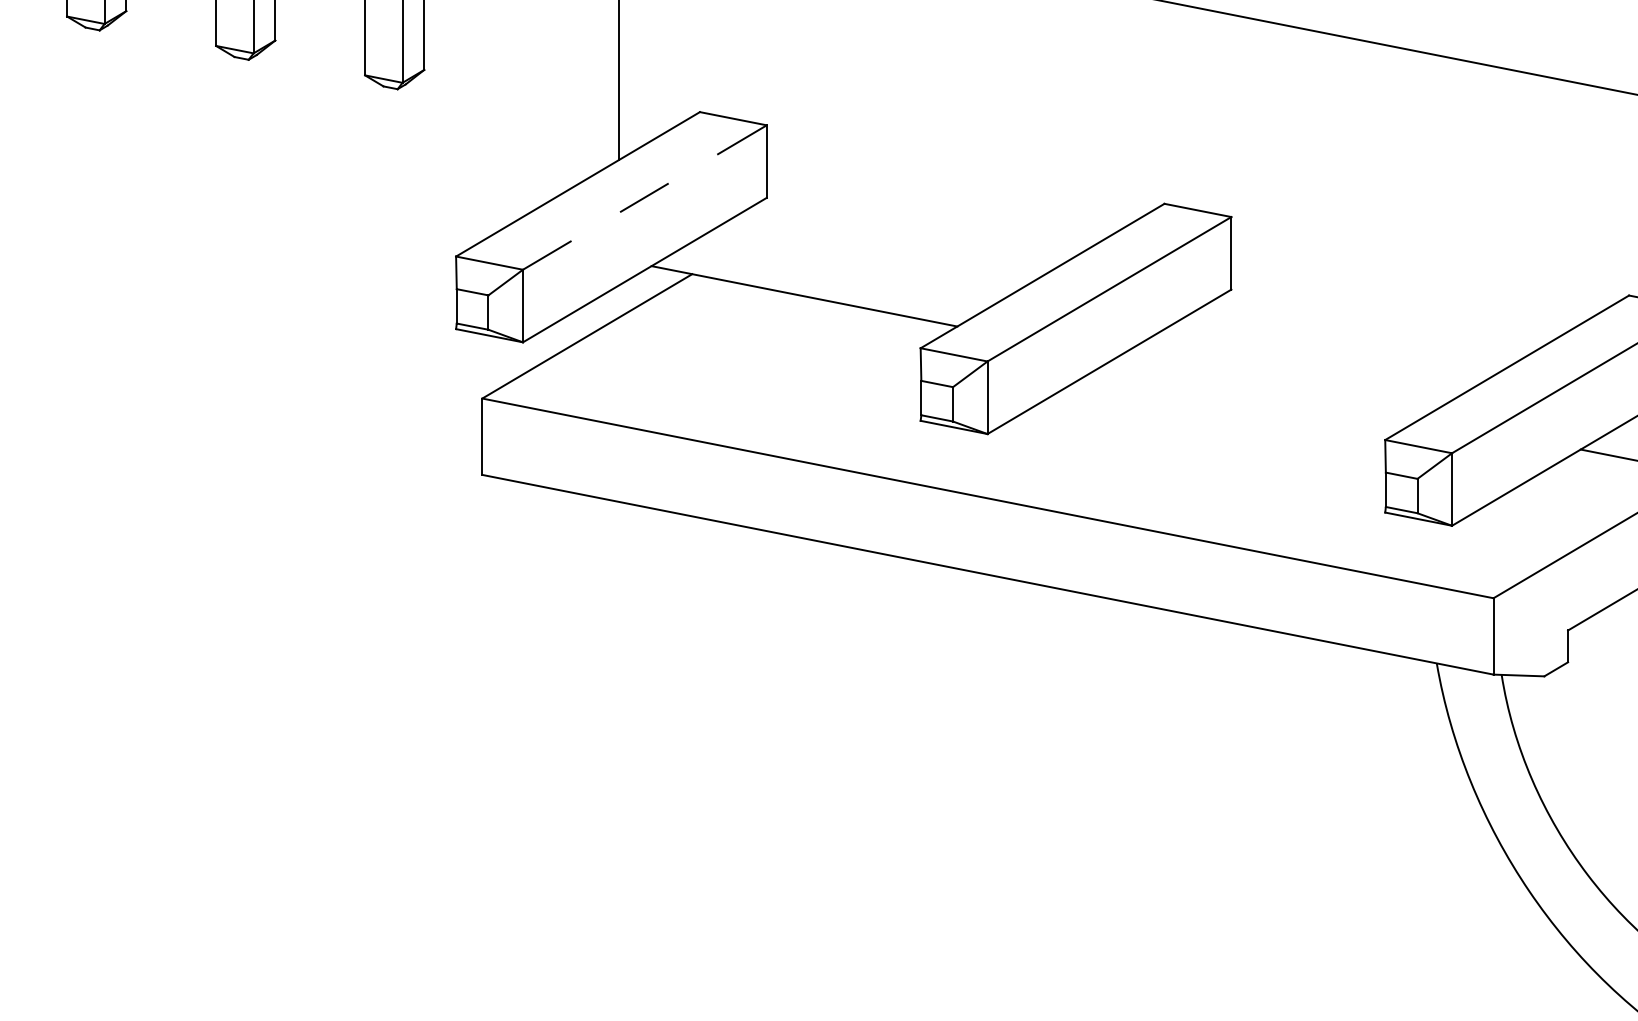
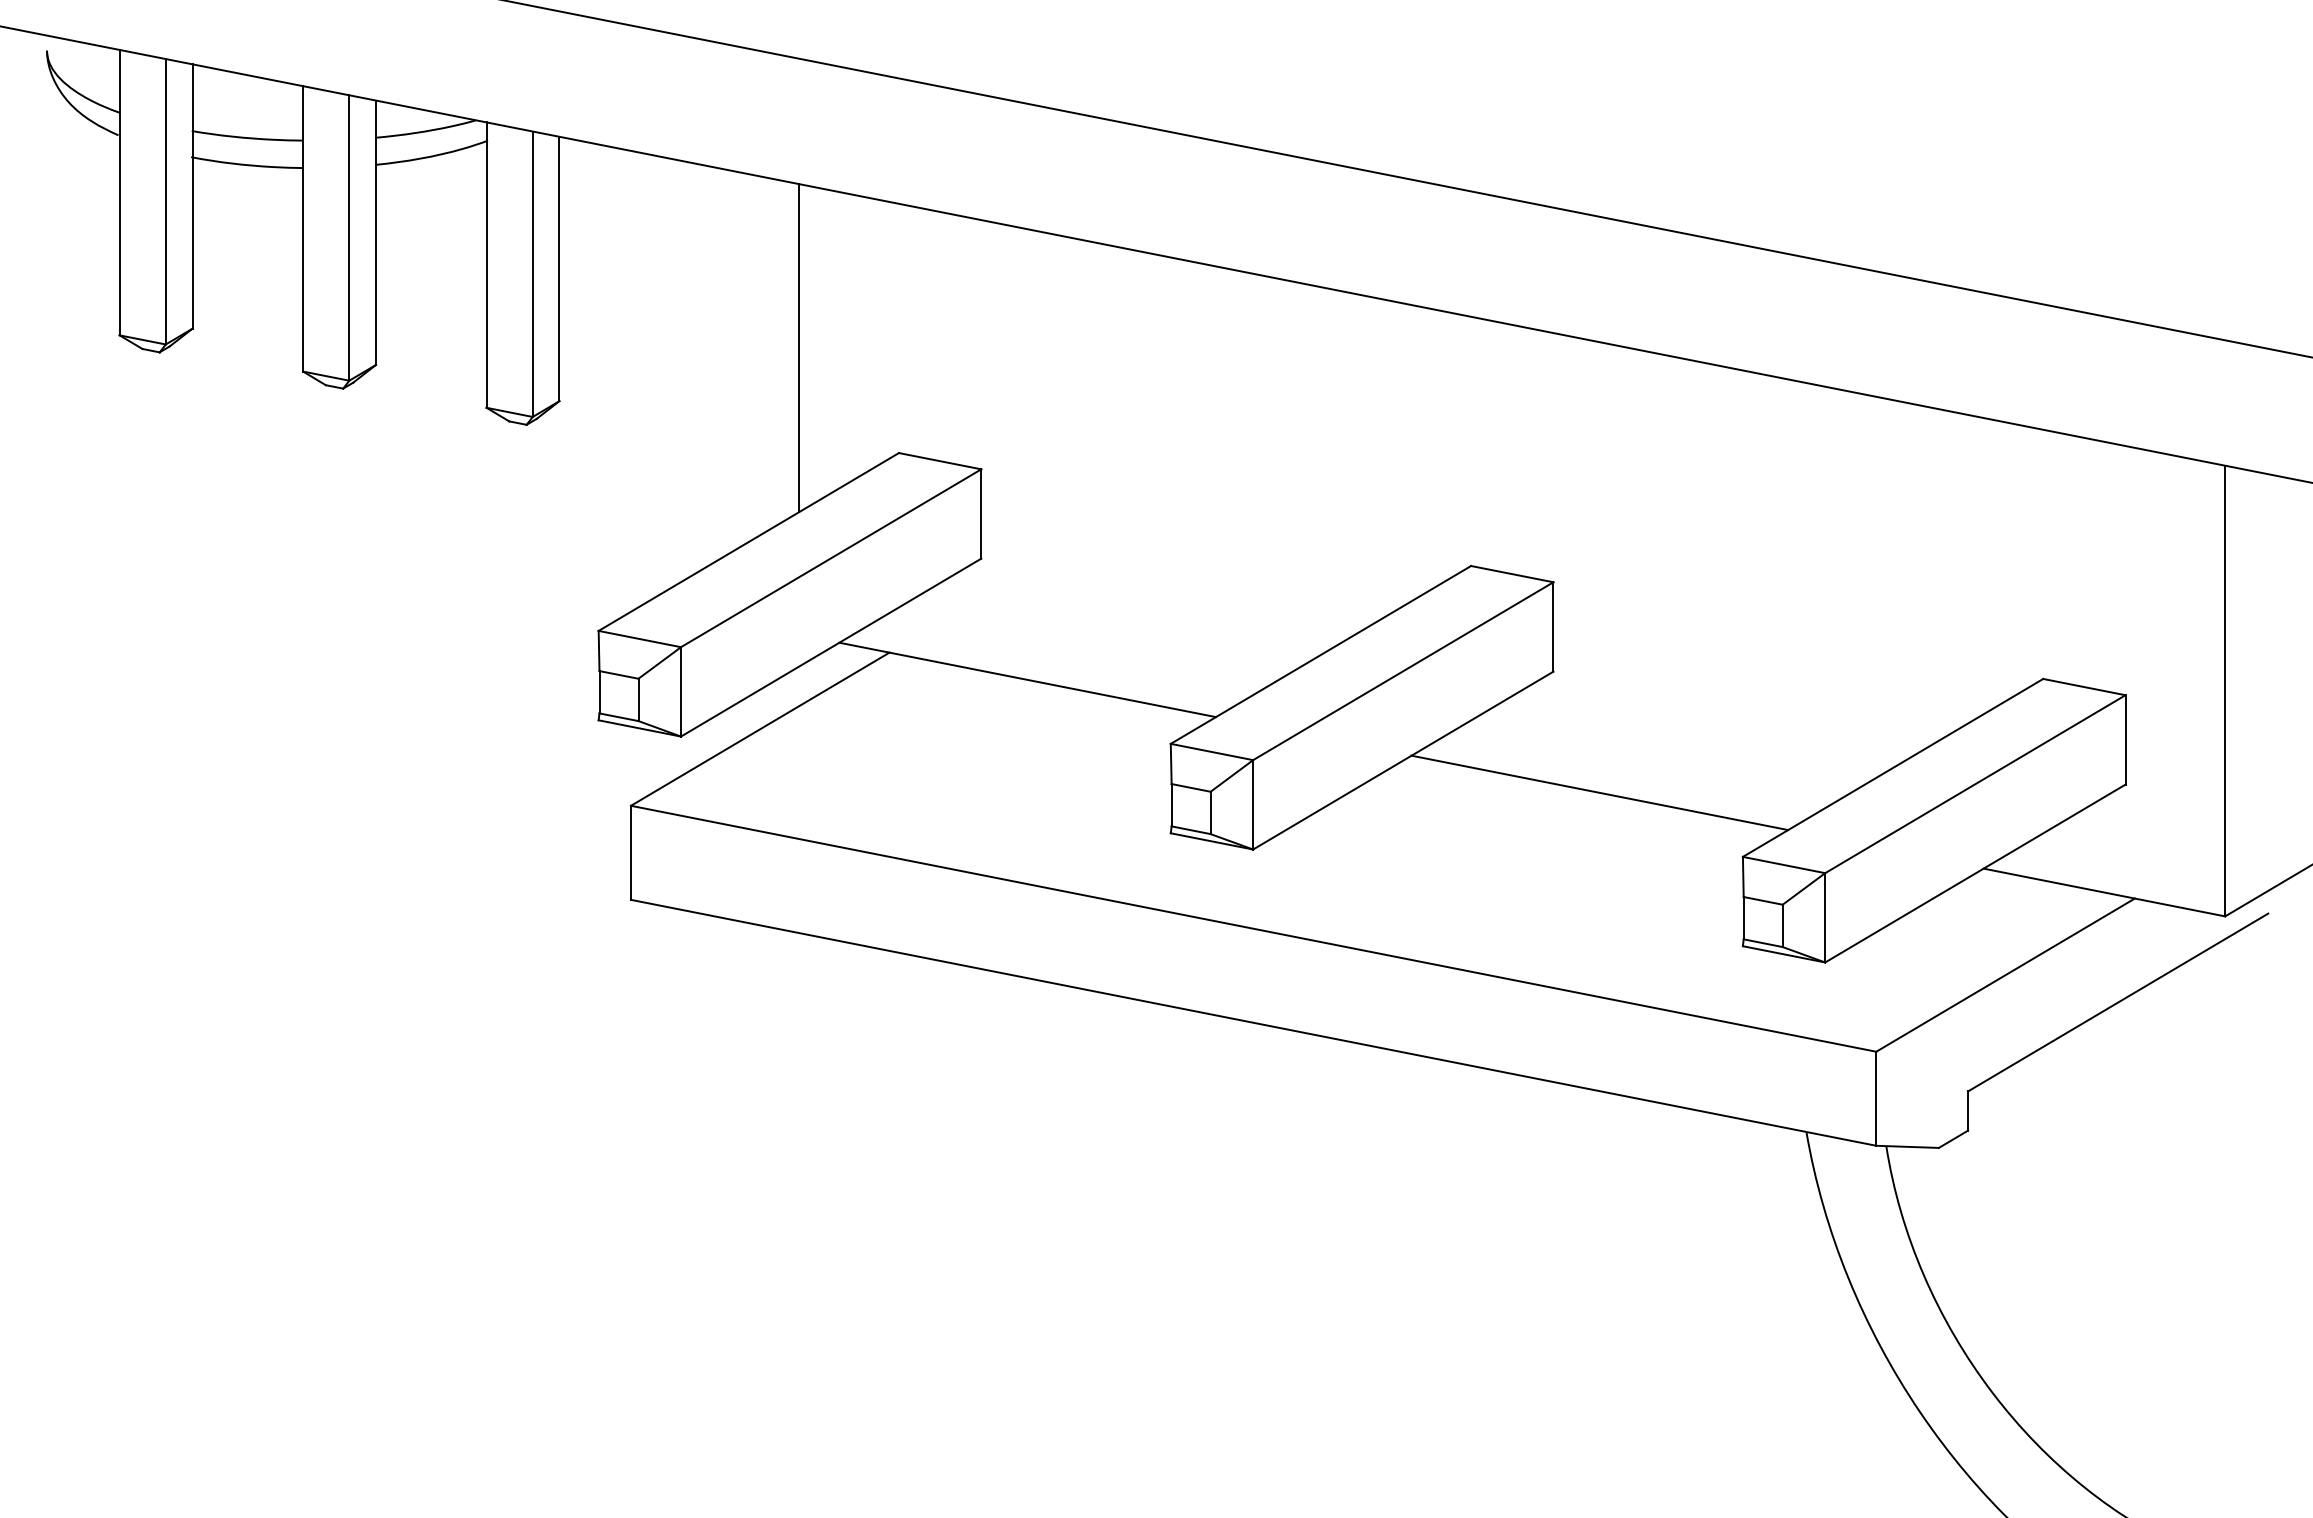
line: (645, 197) -> (831, 558), dashed -> solid
line: (1268, 387) -> (1599, 792), added

